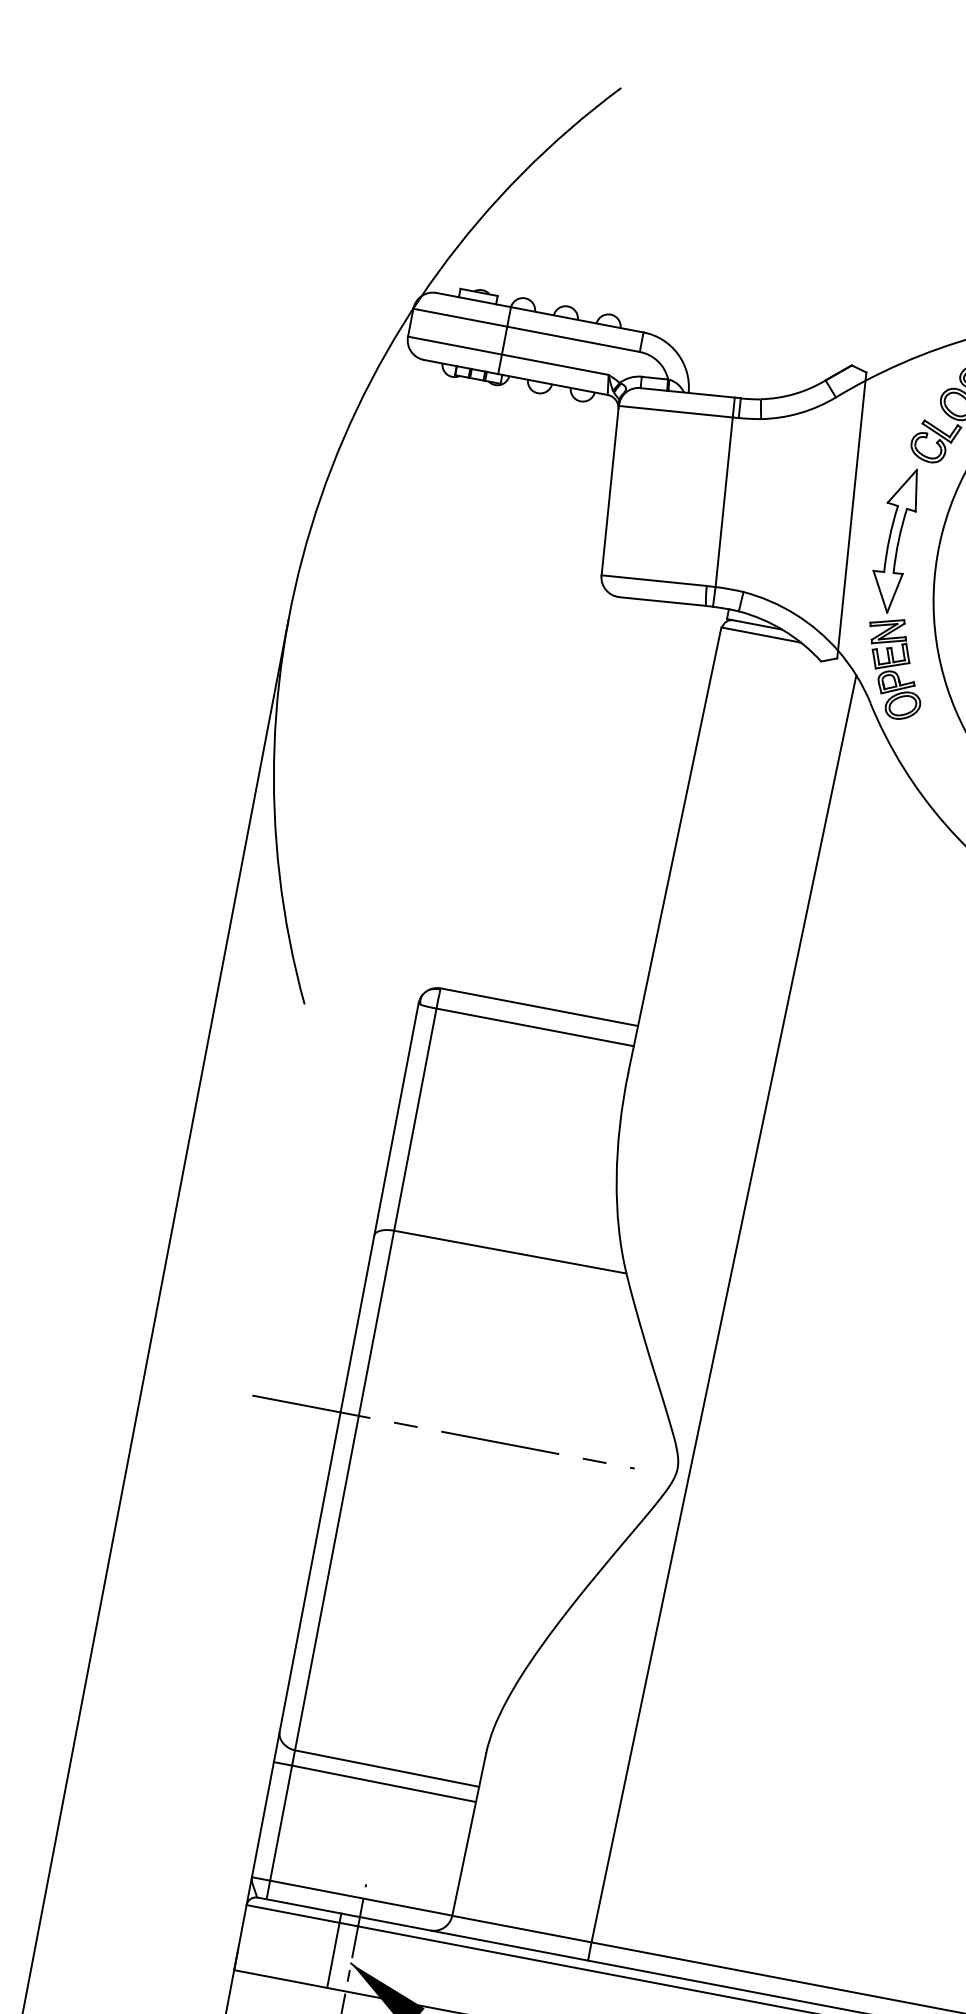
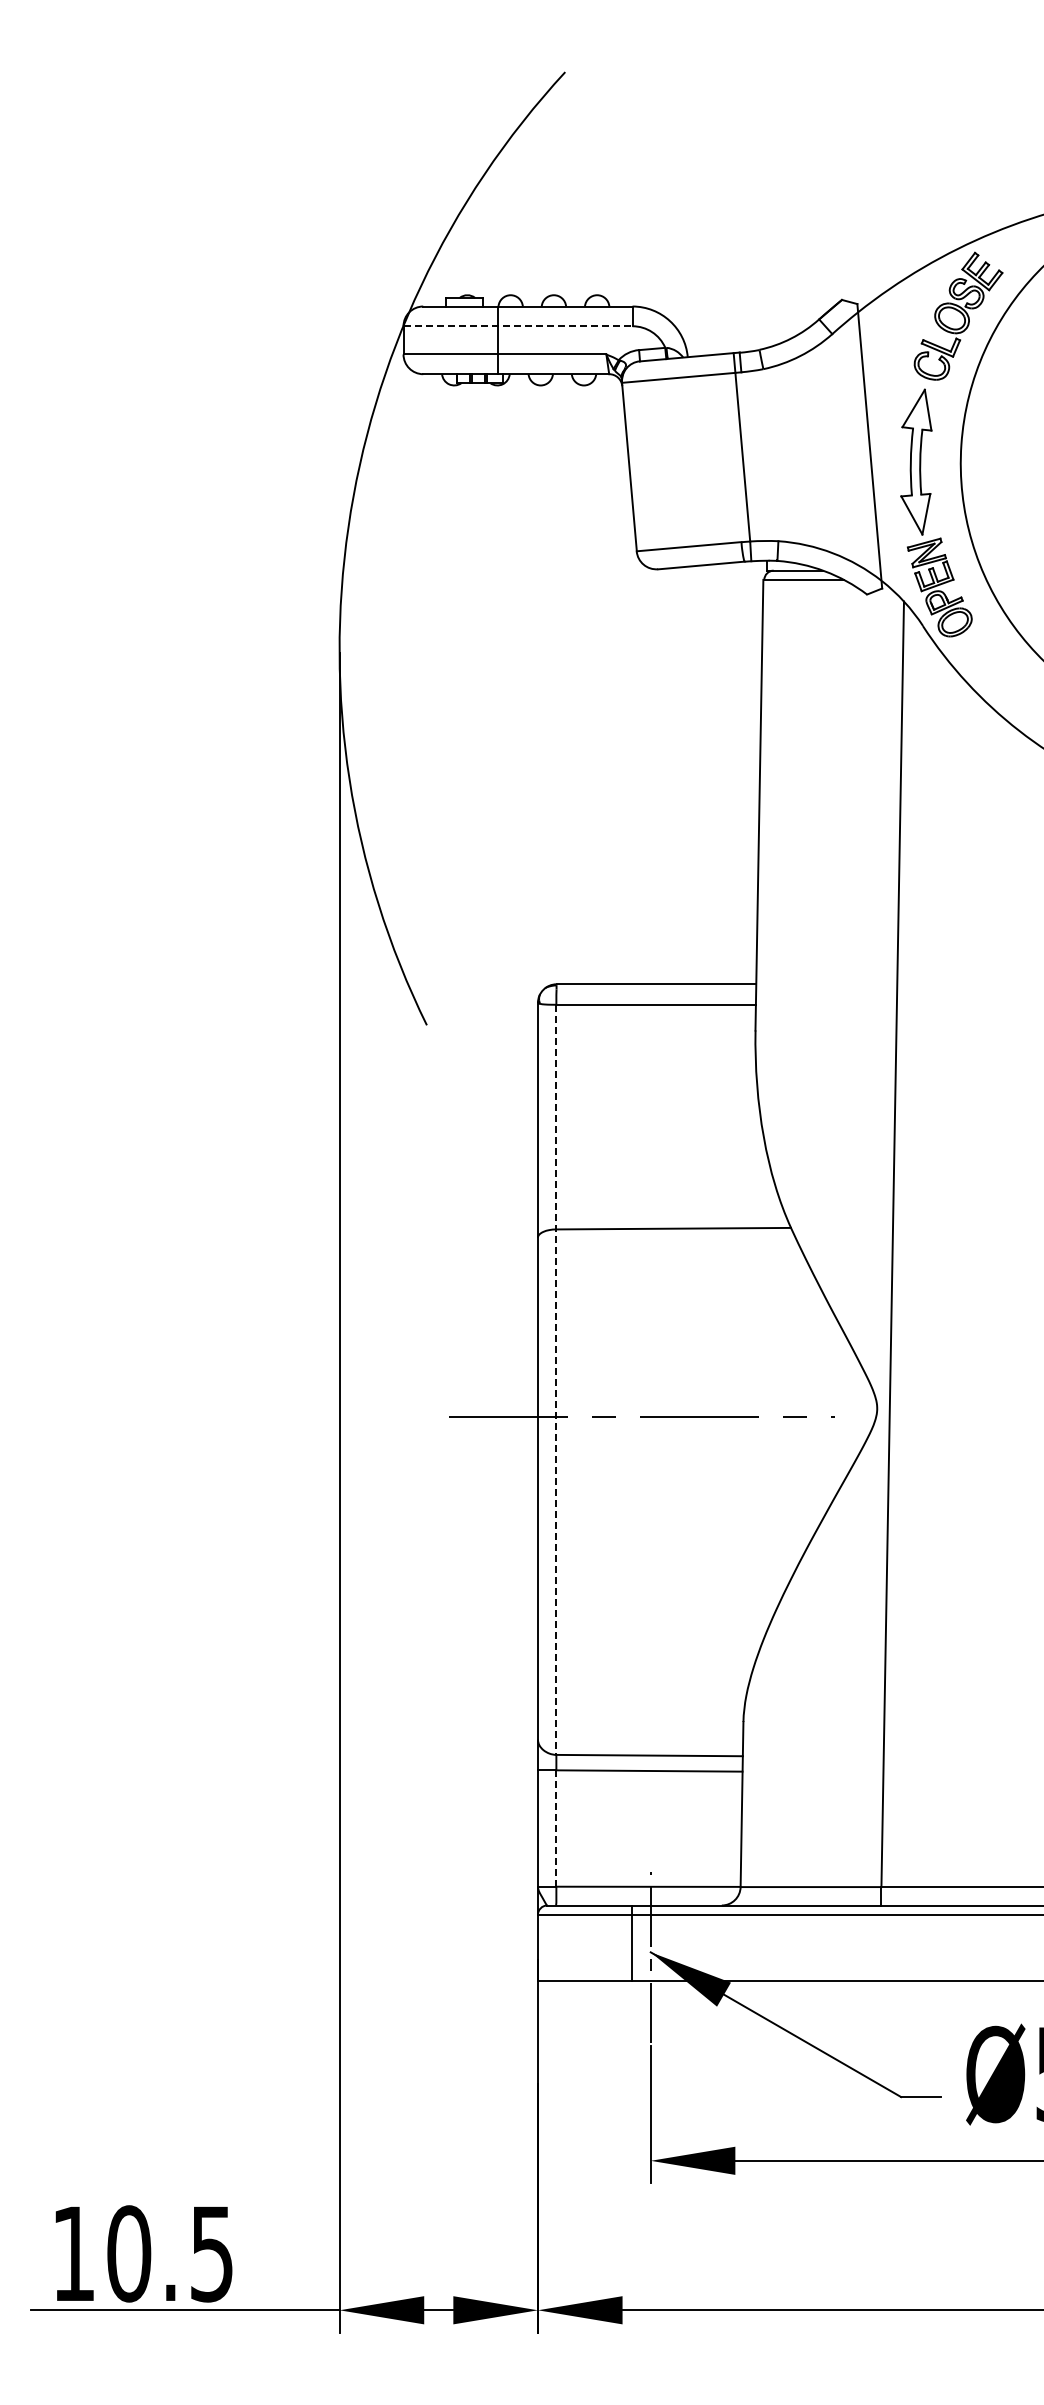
line: (527, 330) -> (518, 326), solid -> dashed
line: (365, 1380) -> (556, 1380), solid -> dashed
line: (281, 1824) -> (556, 1829), solid -> dashed

